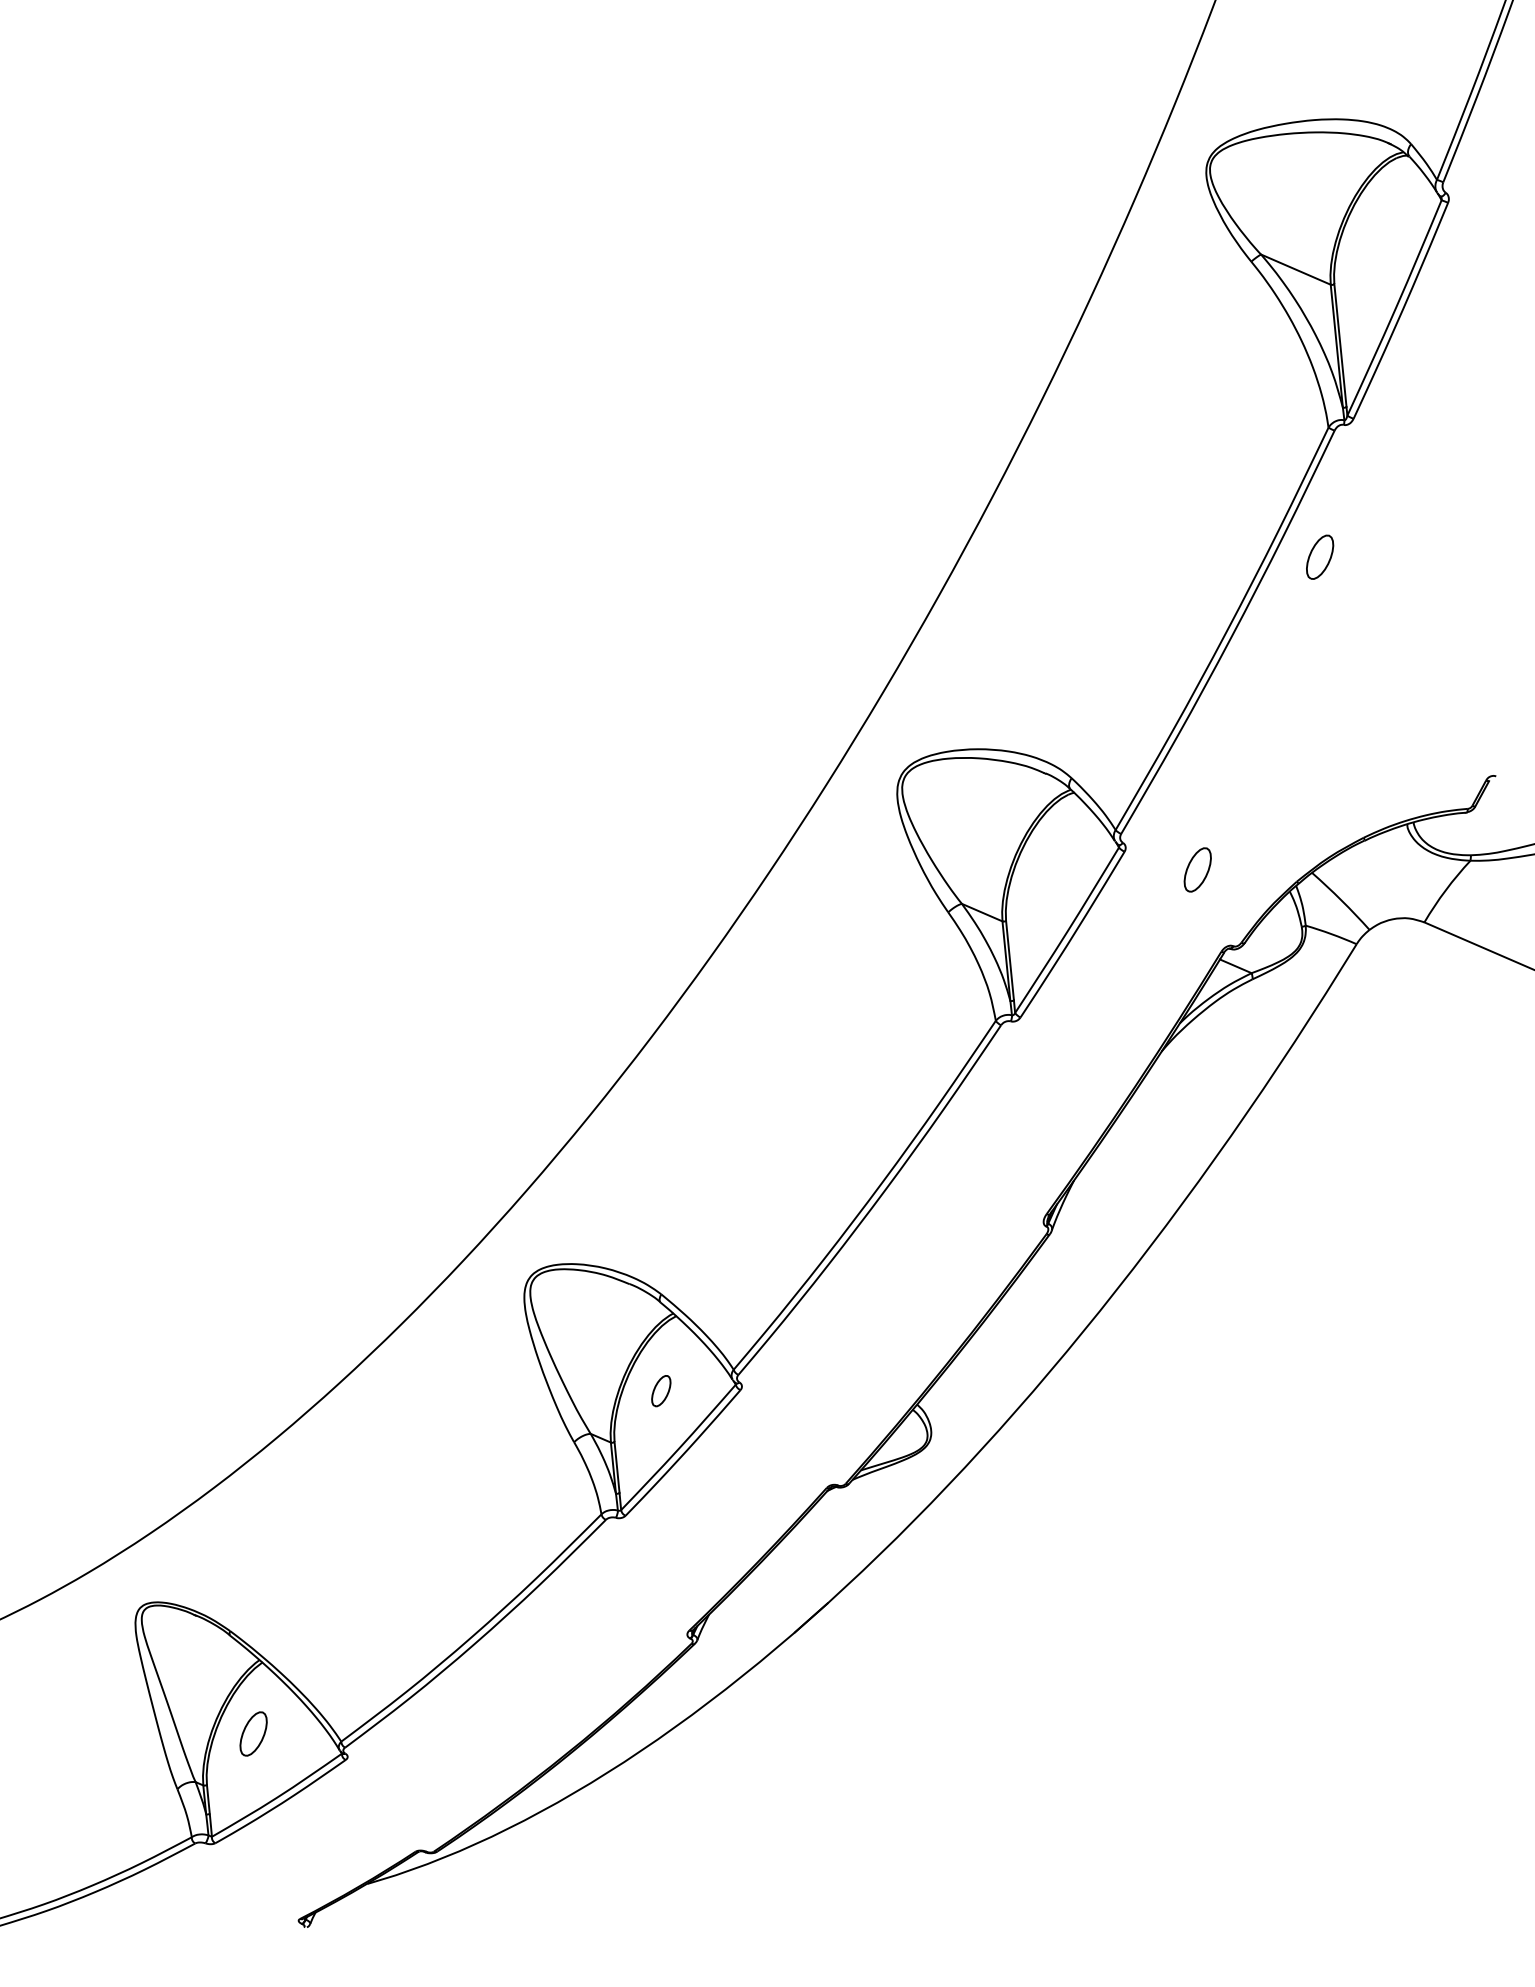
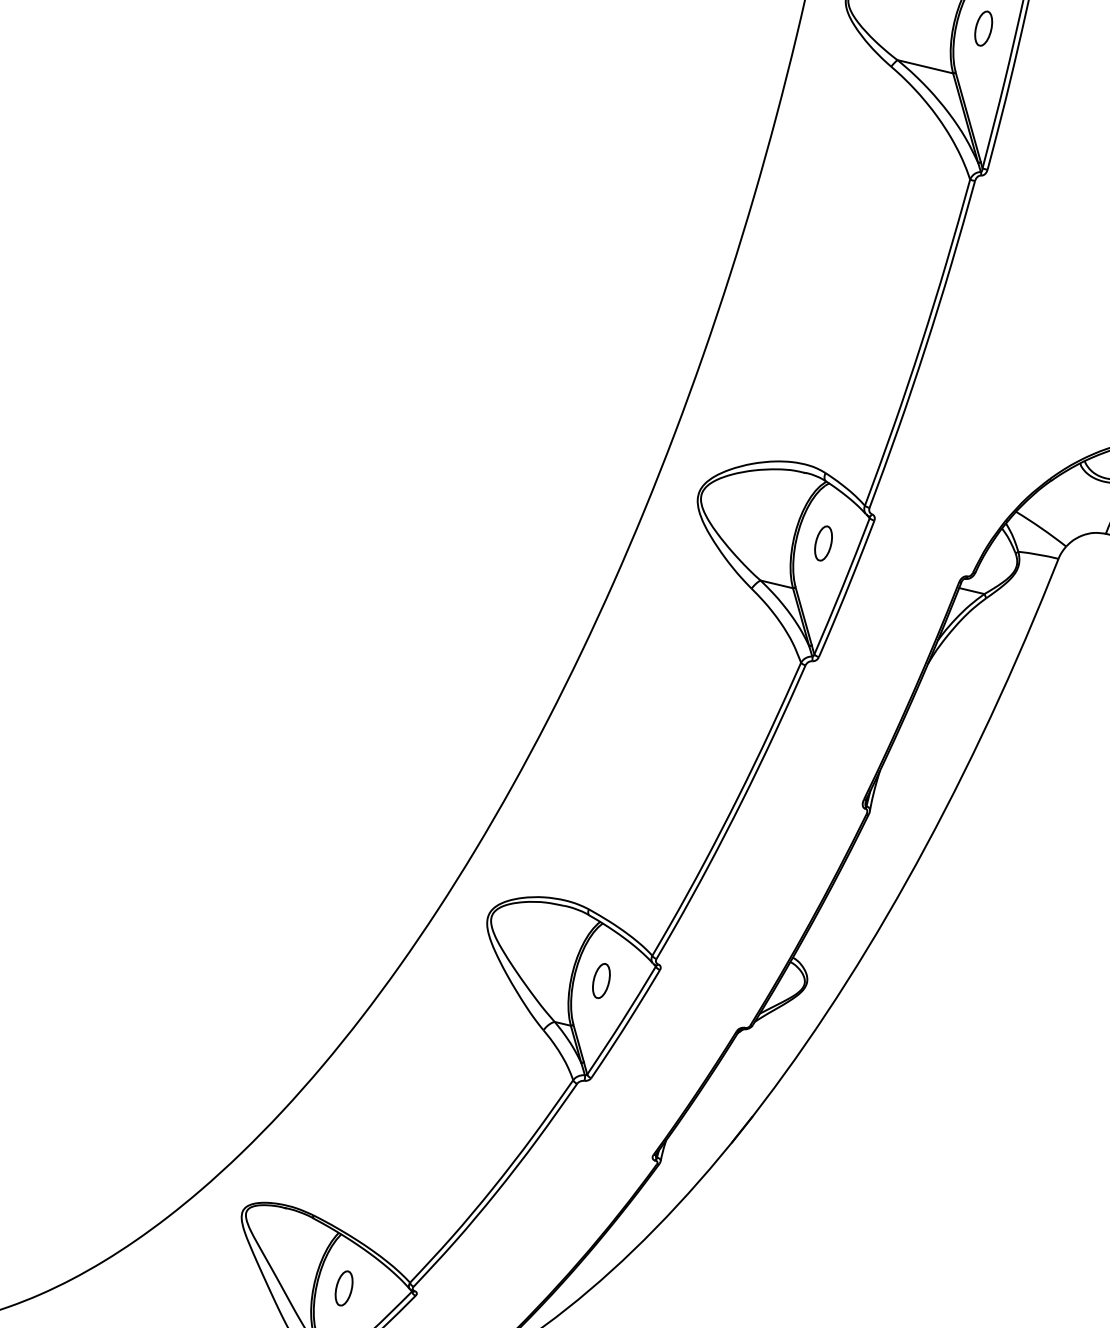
part: (1320, 556) -> (983, 28), moved
part: (1197, 869) -> (823, 543), moved
part: (661, 1390) -> (601, 980), size x1.43

